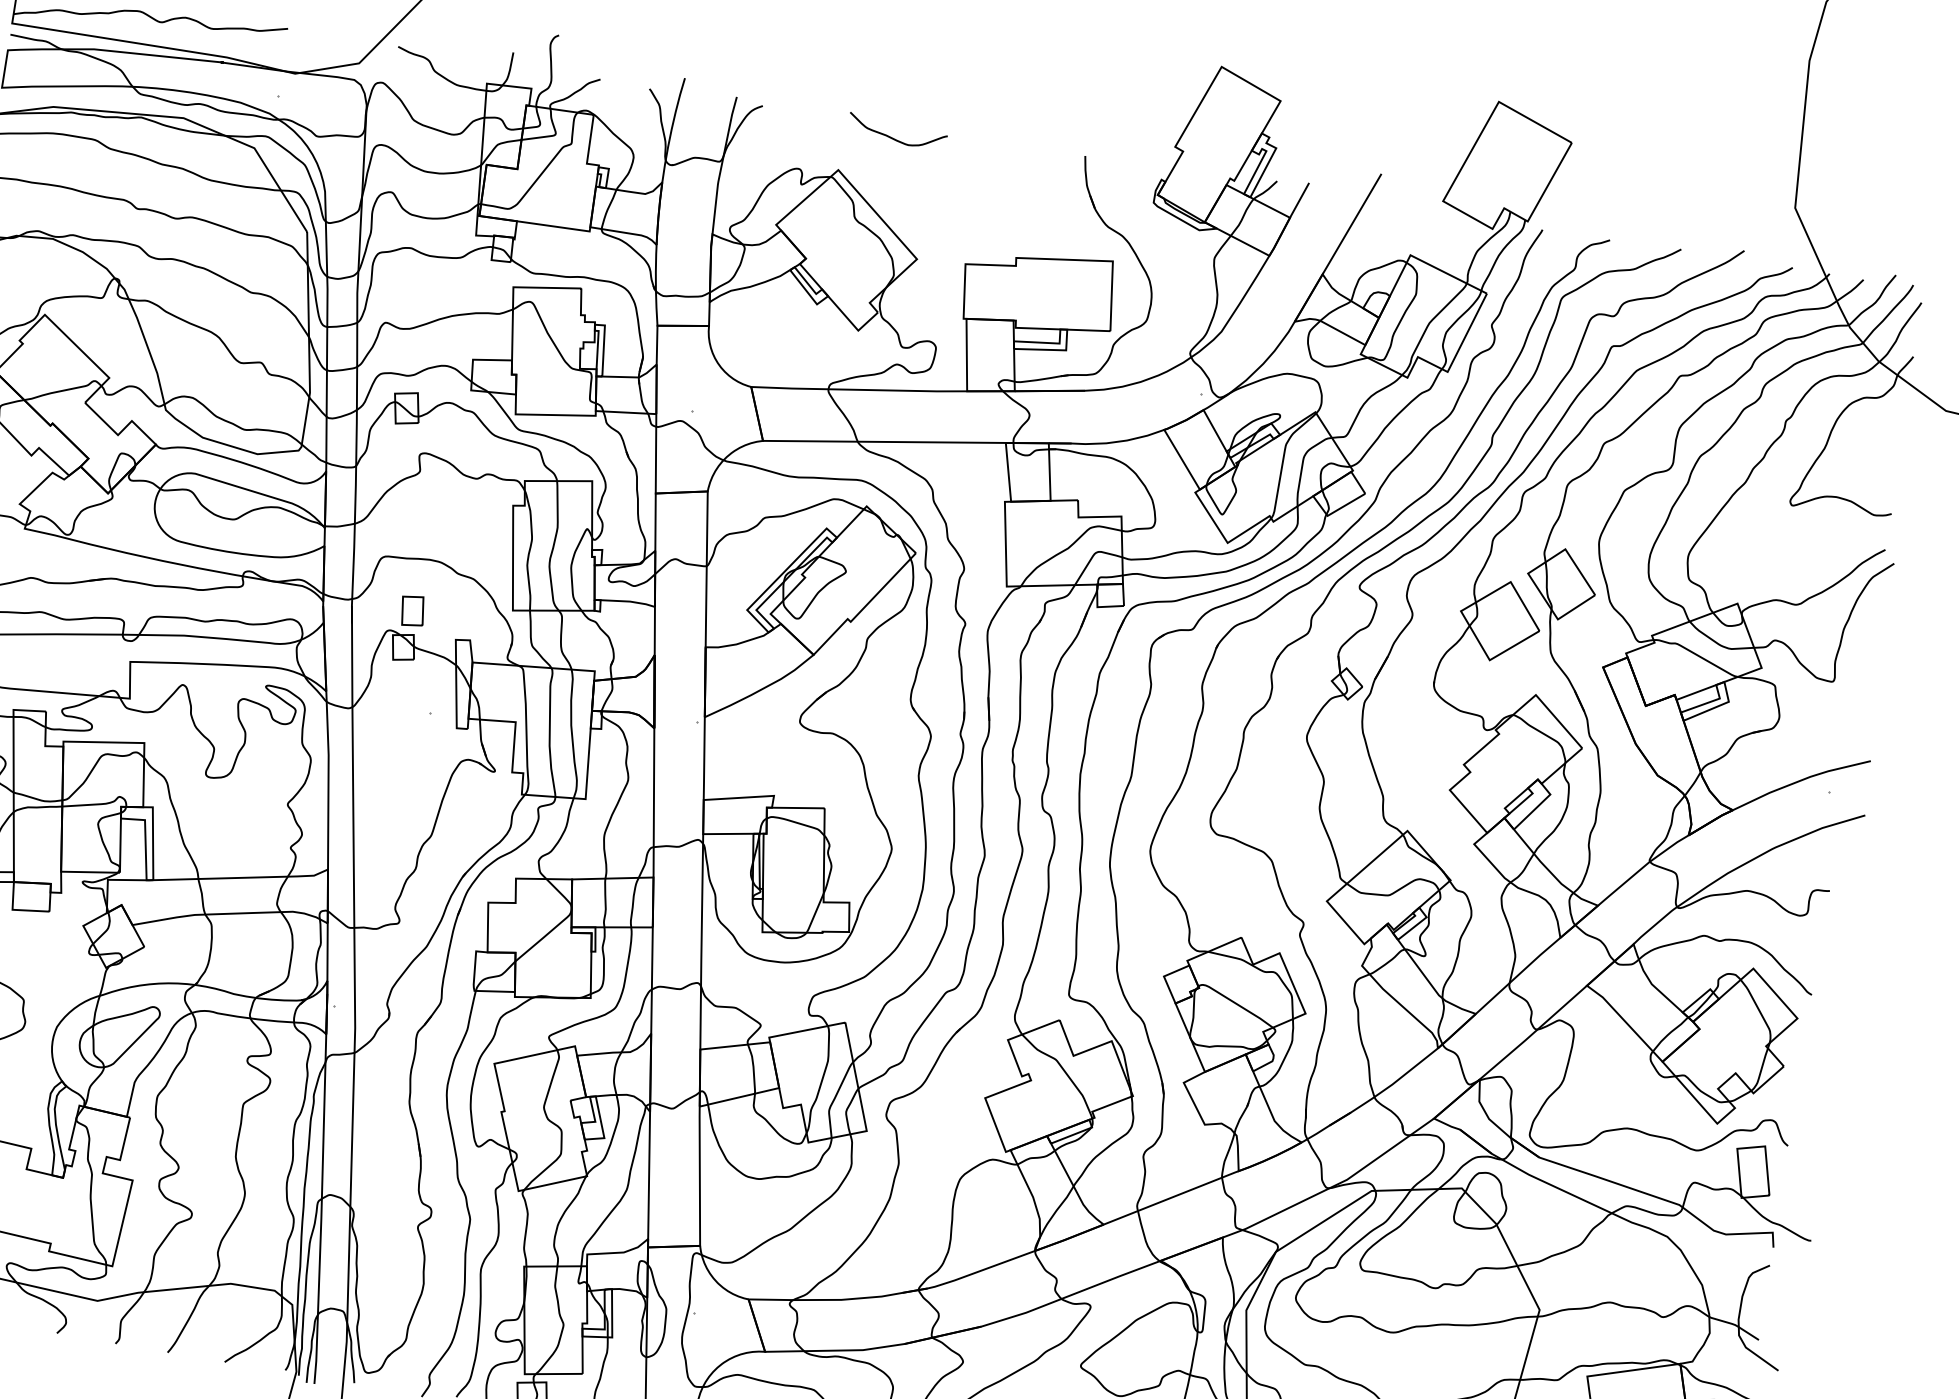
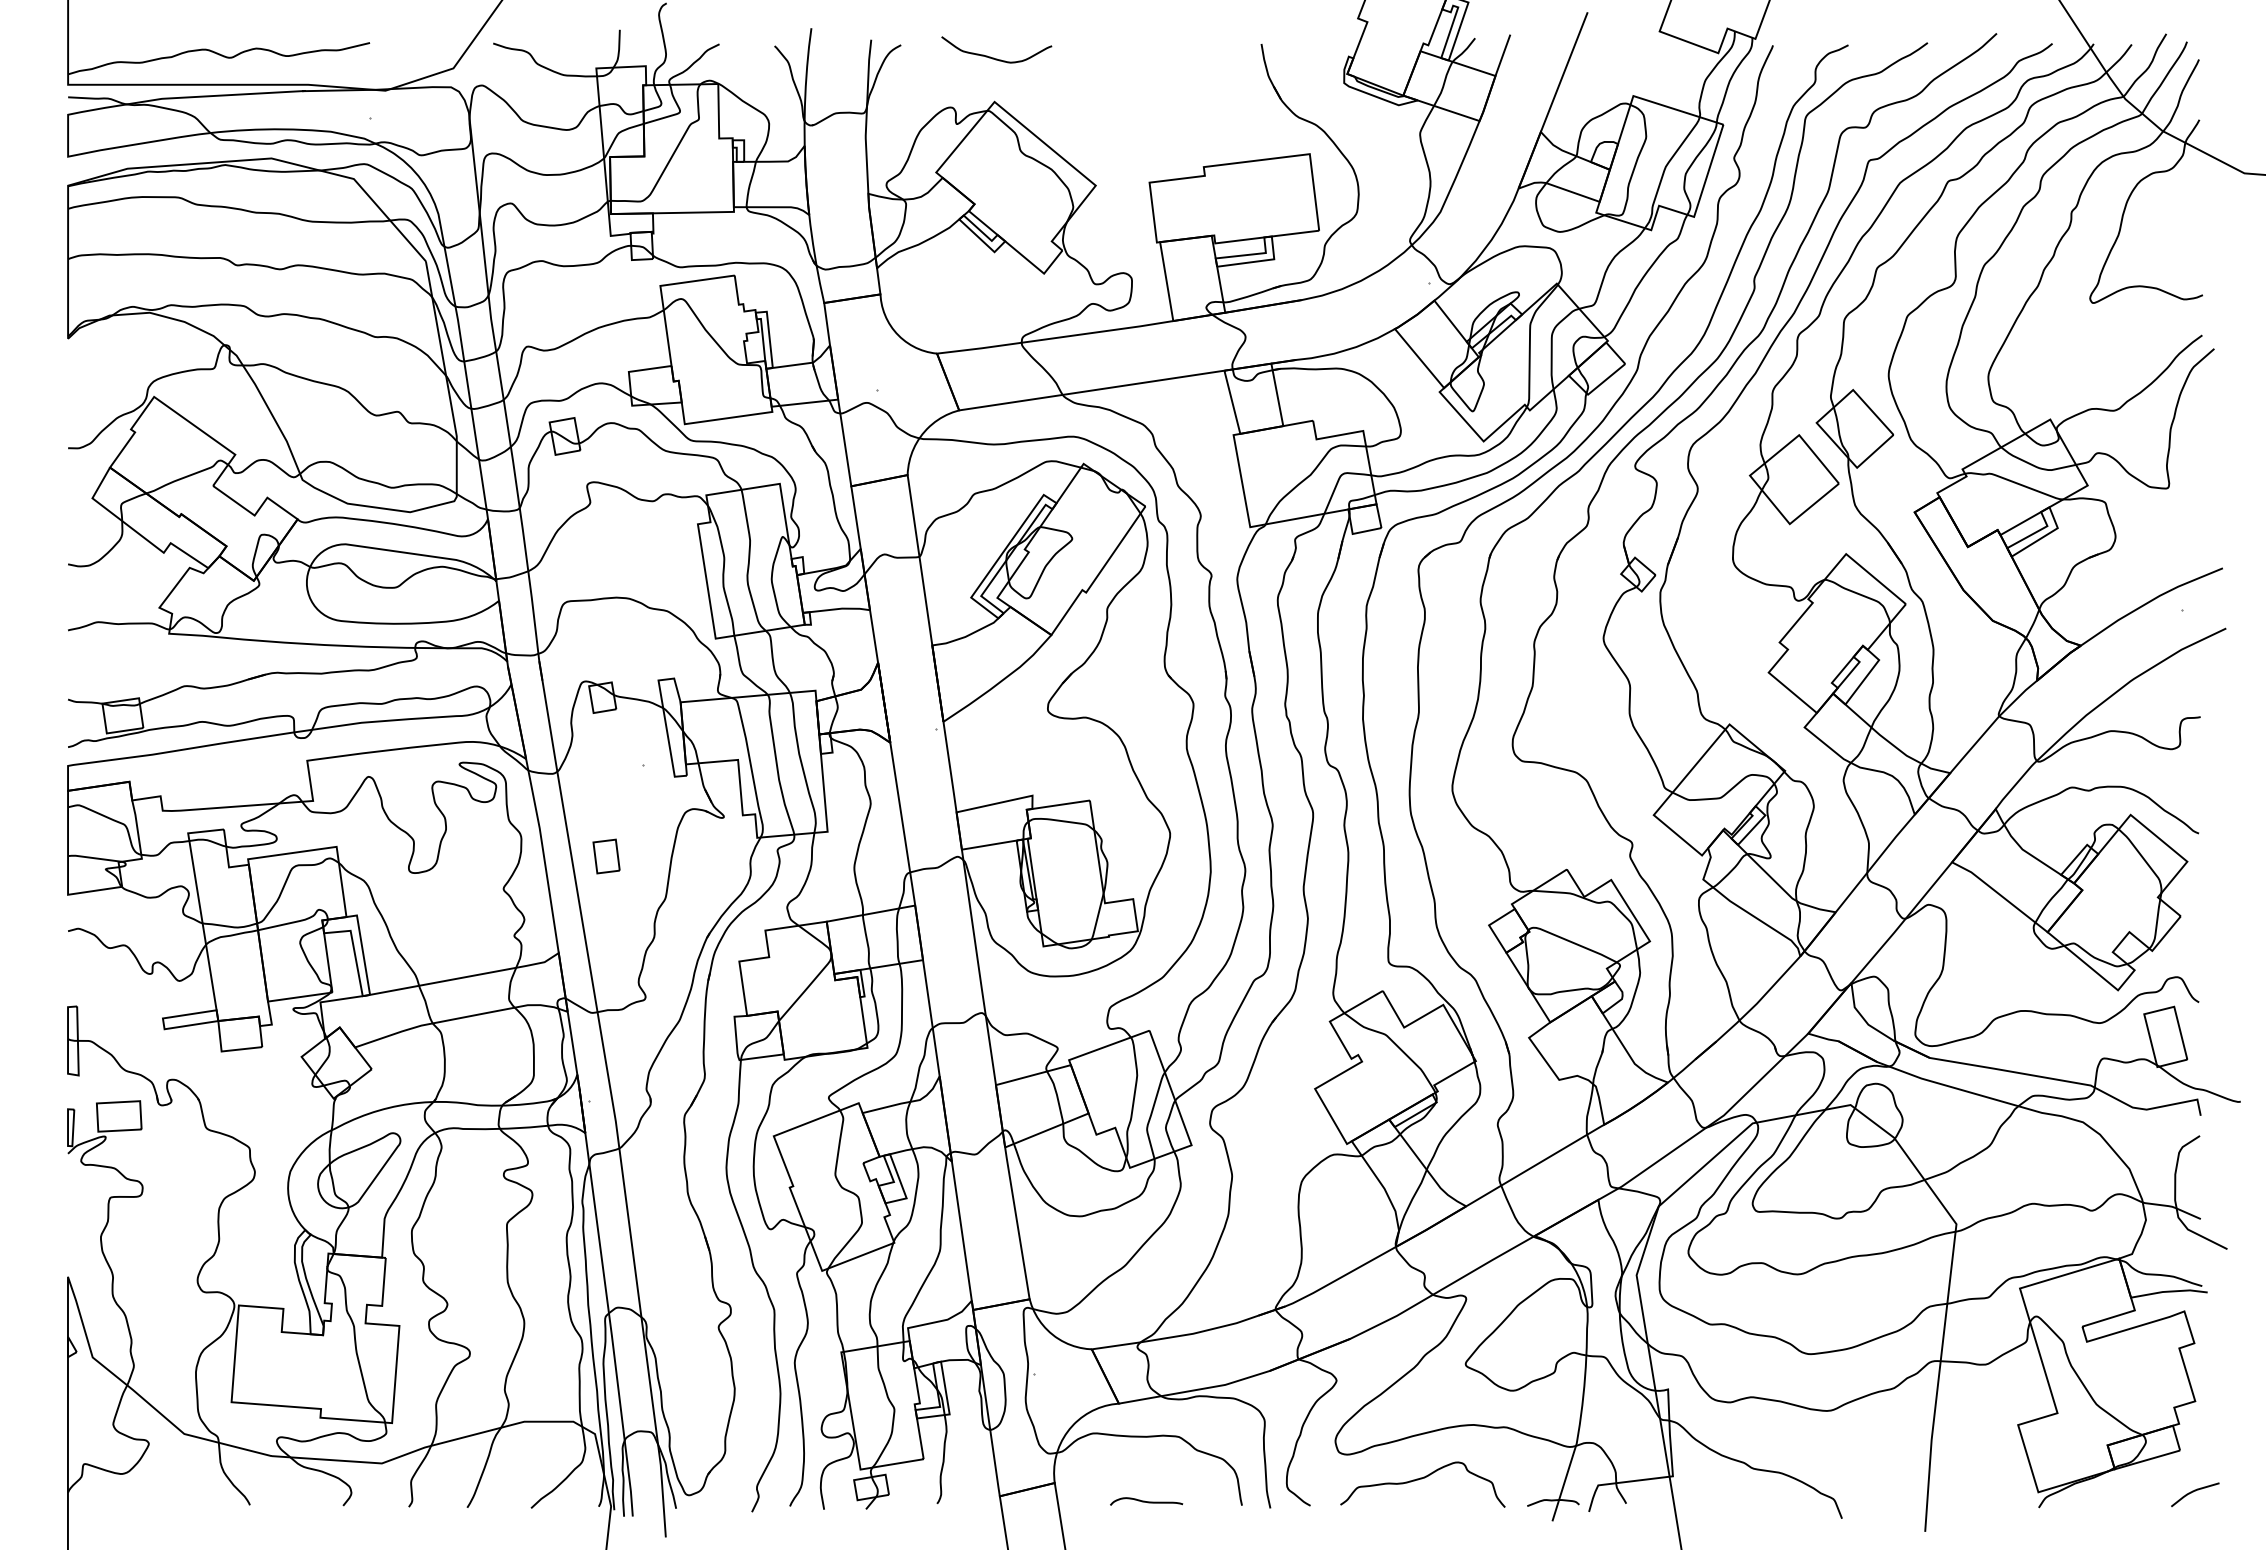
curve: (893, 138) -> (993, 57), moved
part: (412, 611) -> (606, 856), moved

